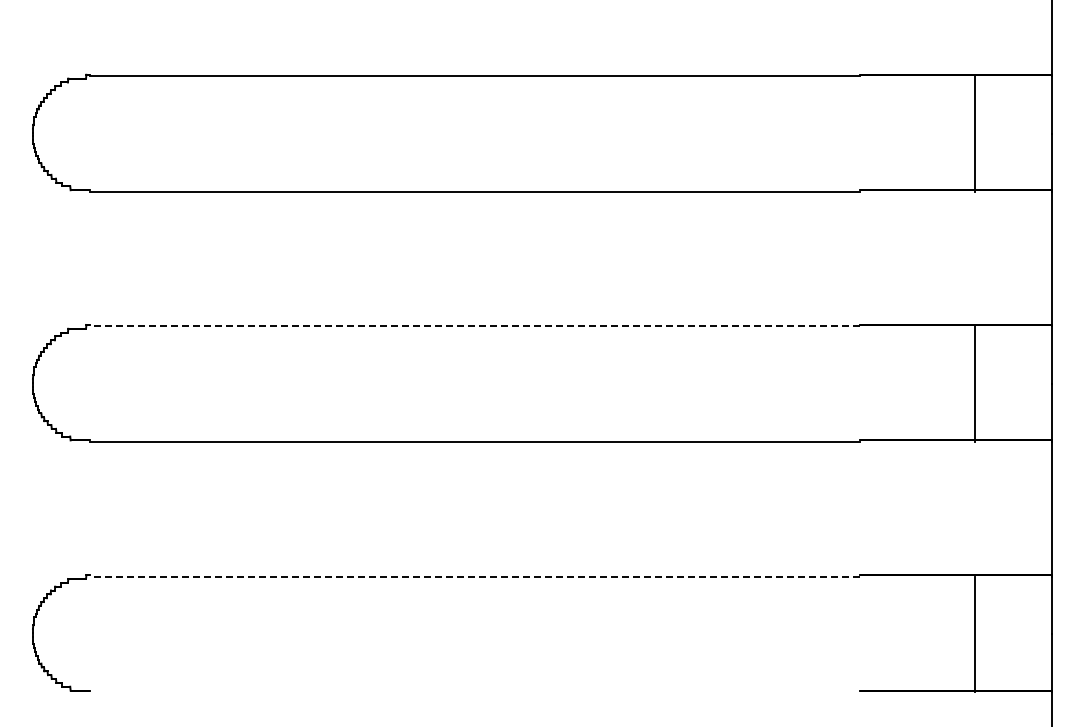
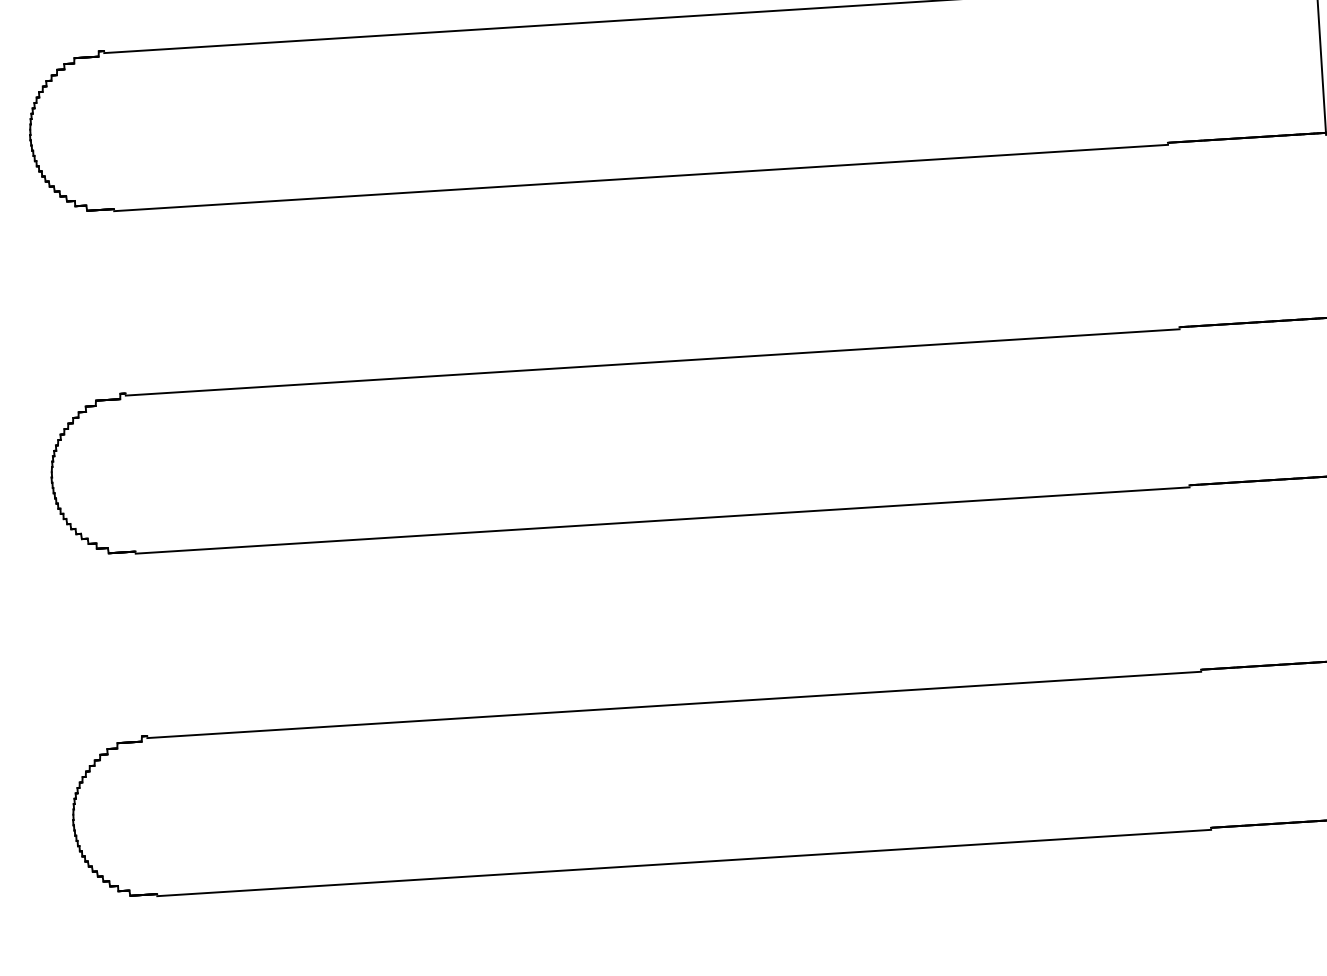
line: (475, 326) -> (653, 362), dashed -> solid
line: (475, 576) -> (674, 704), dashed -> solid
line: (475, 692) -> (684, 863), added

